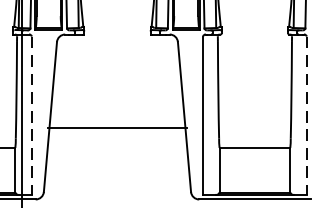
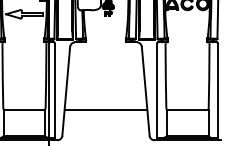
line: (32, 117) -> (55, 91), dashed -> solid
line: (307, 117) -> (218, 91), dashed -> solid
line: (116, 127) -> (105, 109), moved

